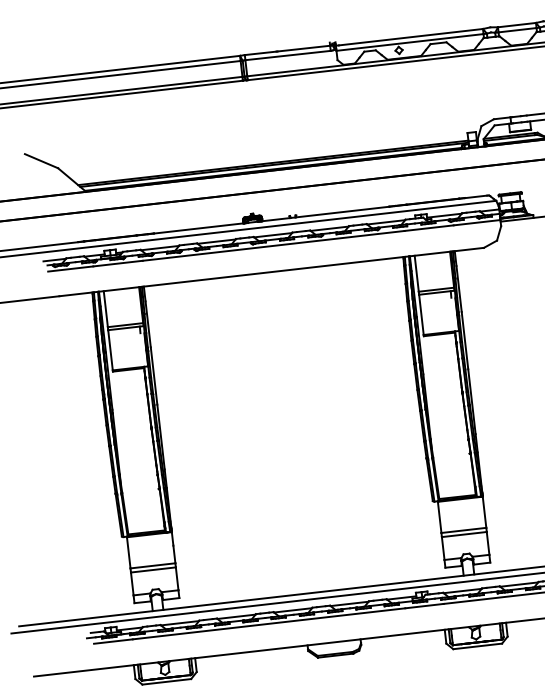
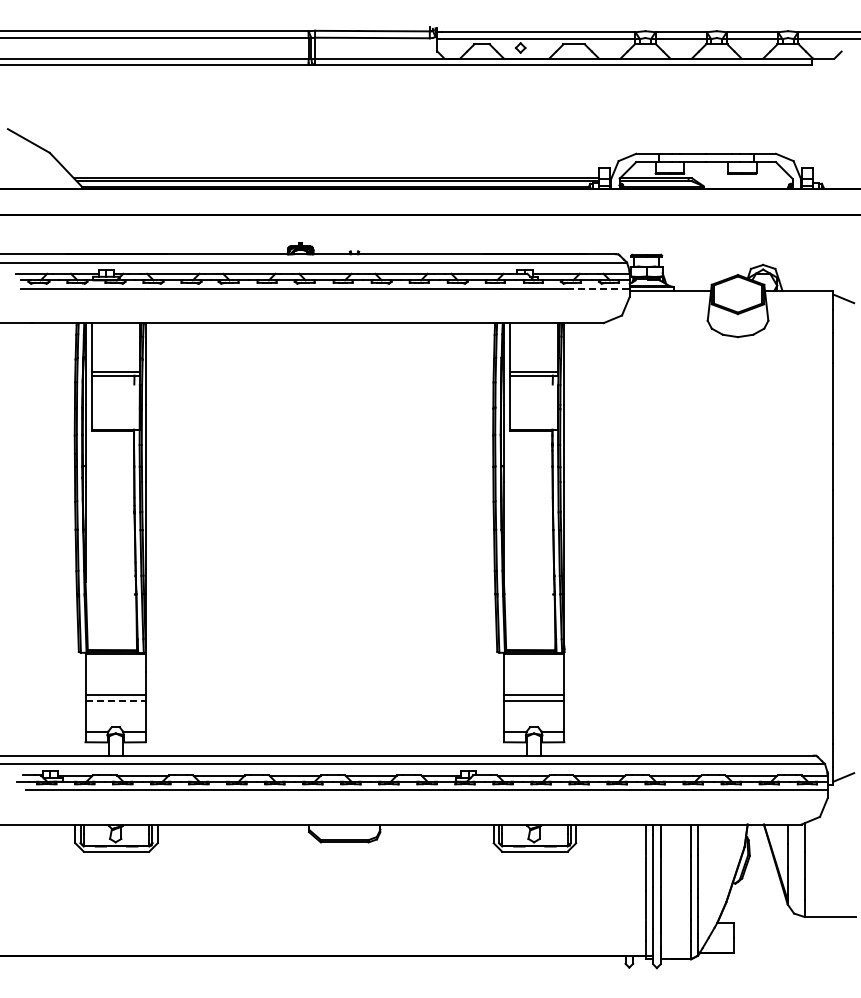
line: (477, 222) -> (598, 288), solid -> dashed
line: (154, 570) -> (116, 701), solid -> dashed

